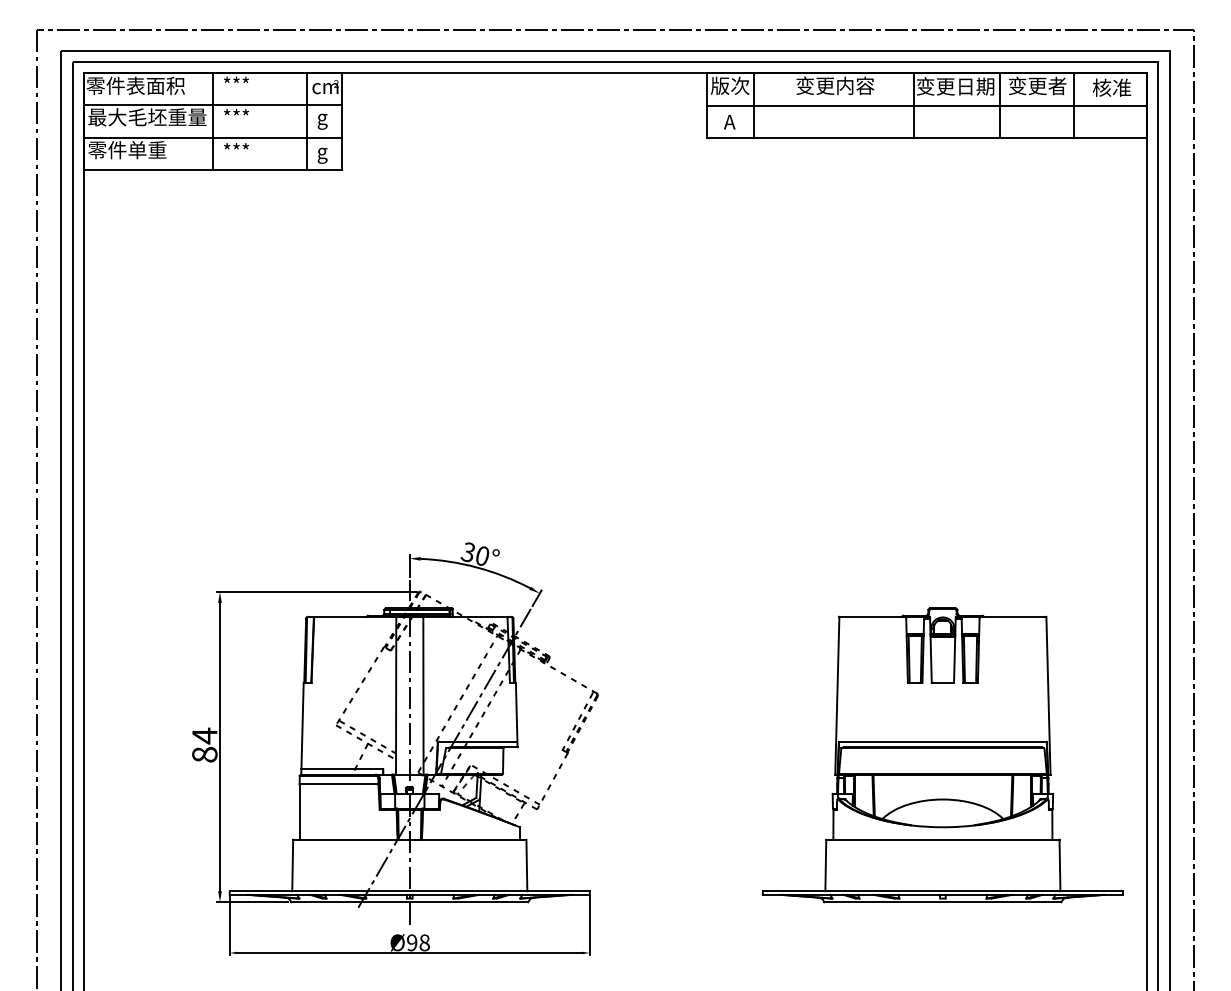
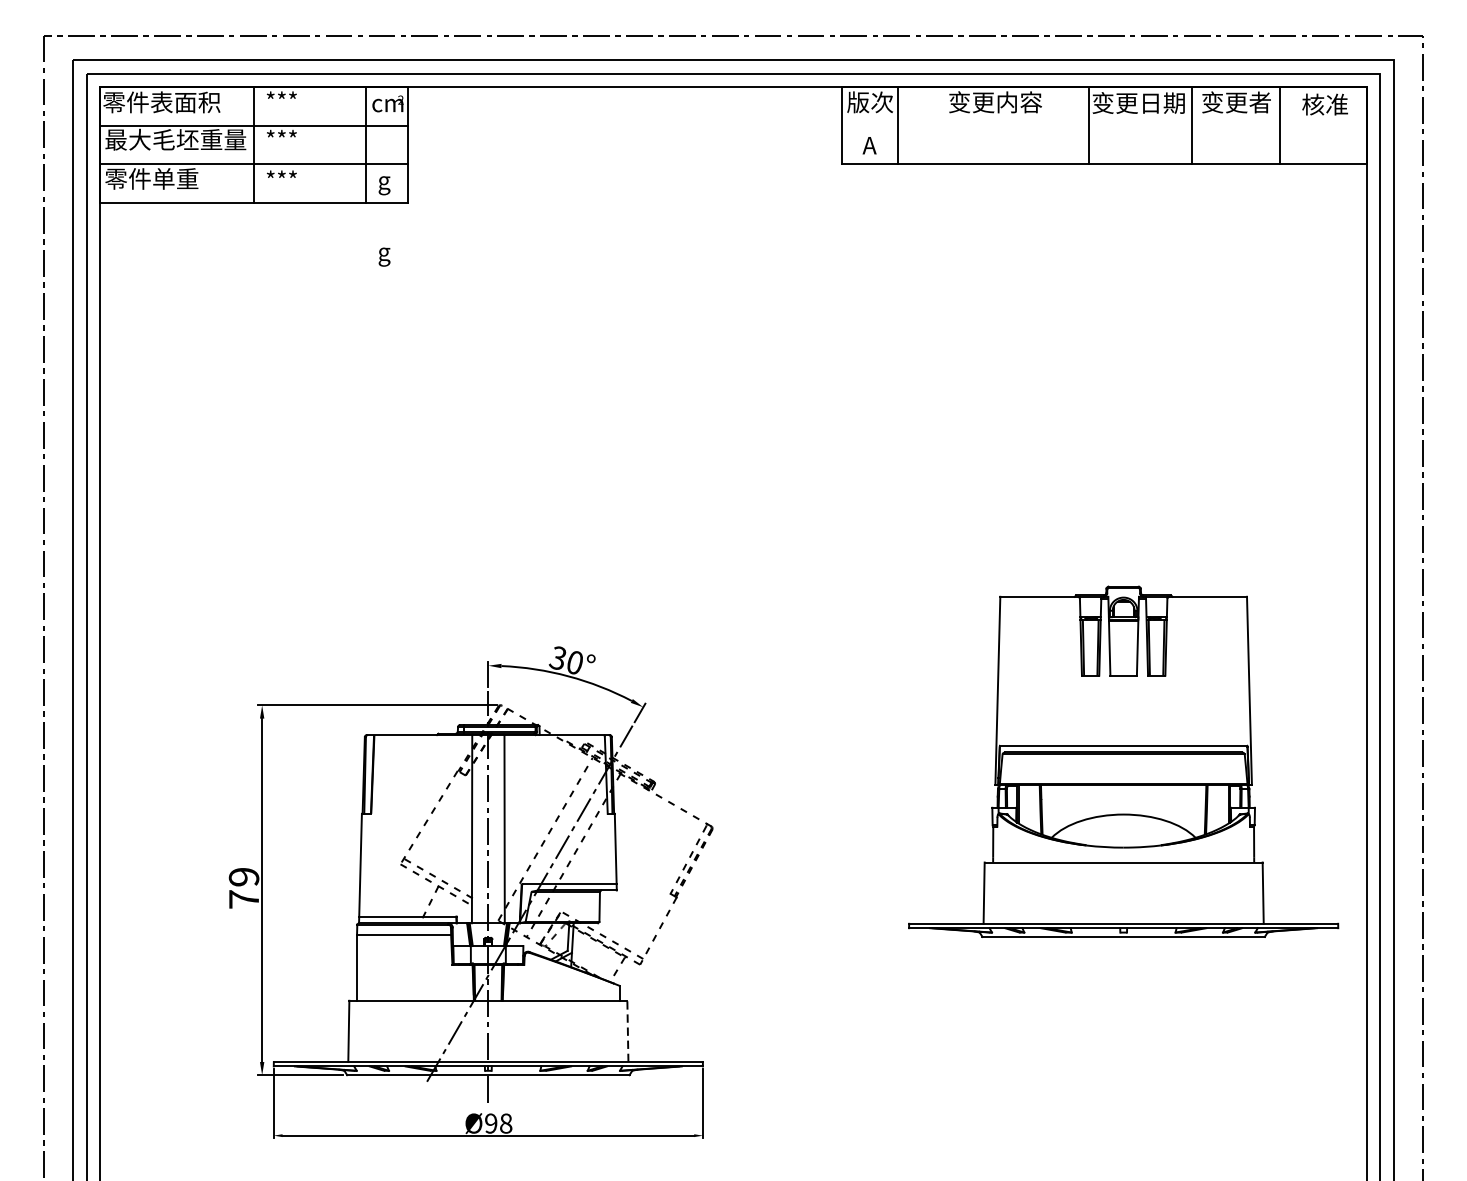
line: (926, 105) -> (1104, 125), removed
text: (322, 121) -> (384, 256), moved
text: (204, 744) -> (243, 887), 84 -> 79
part: (942, 755) -> (1123, 762), moved
line: (526, 865) -> (627, 1031), solid -> dashed

